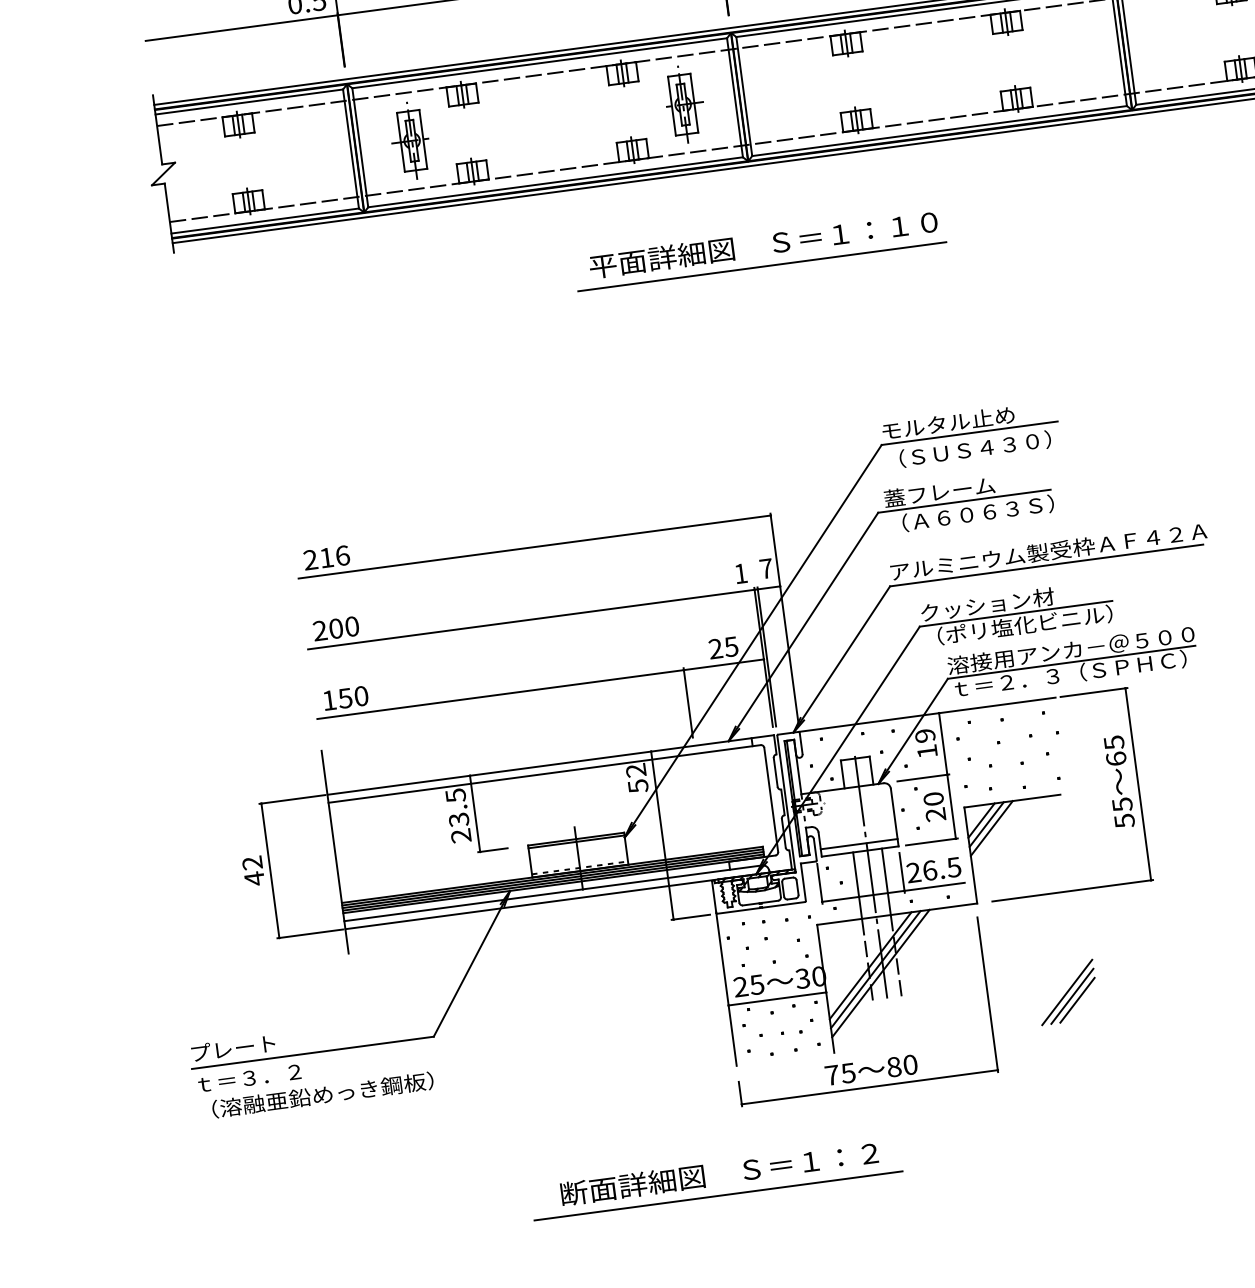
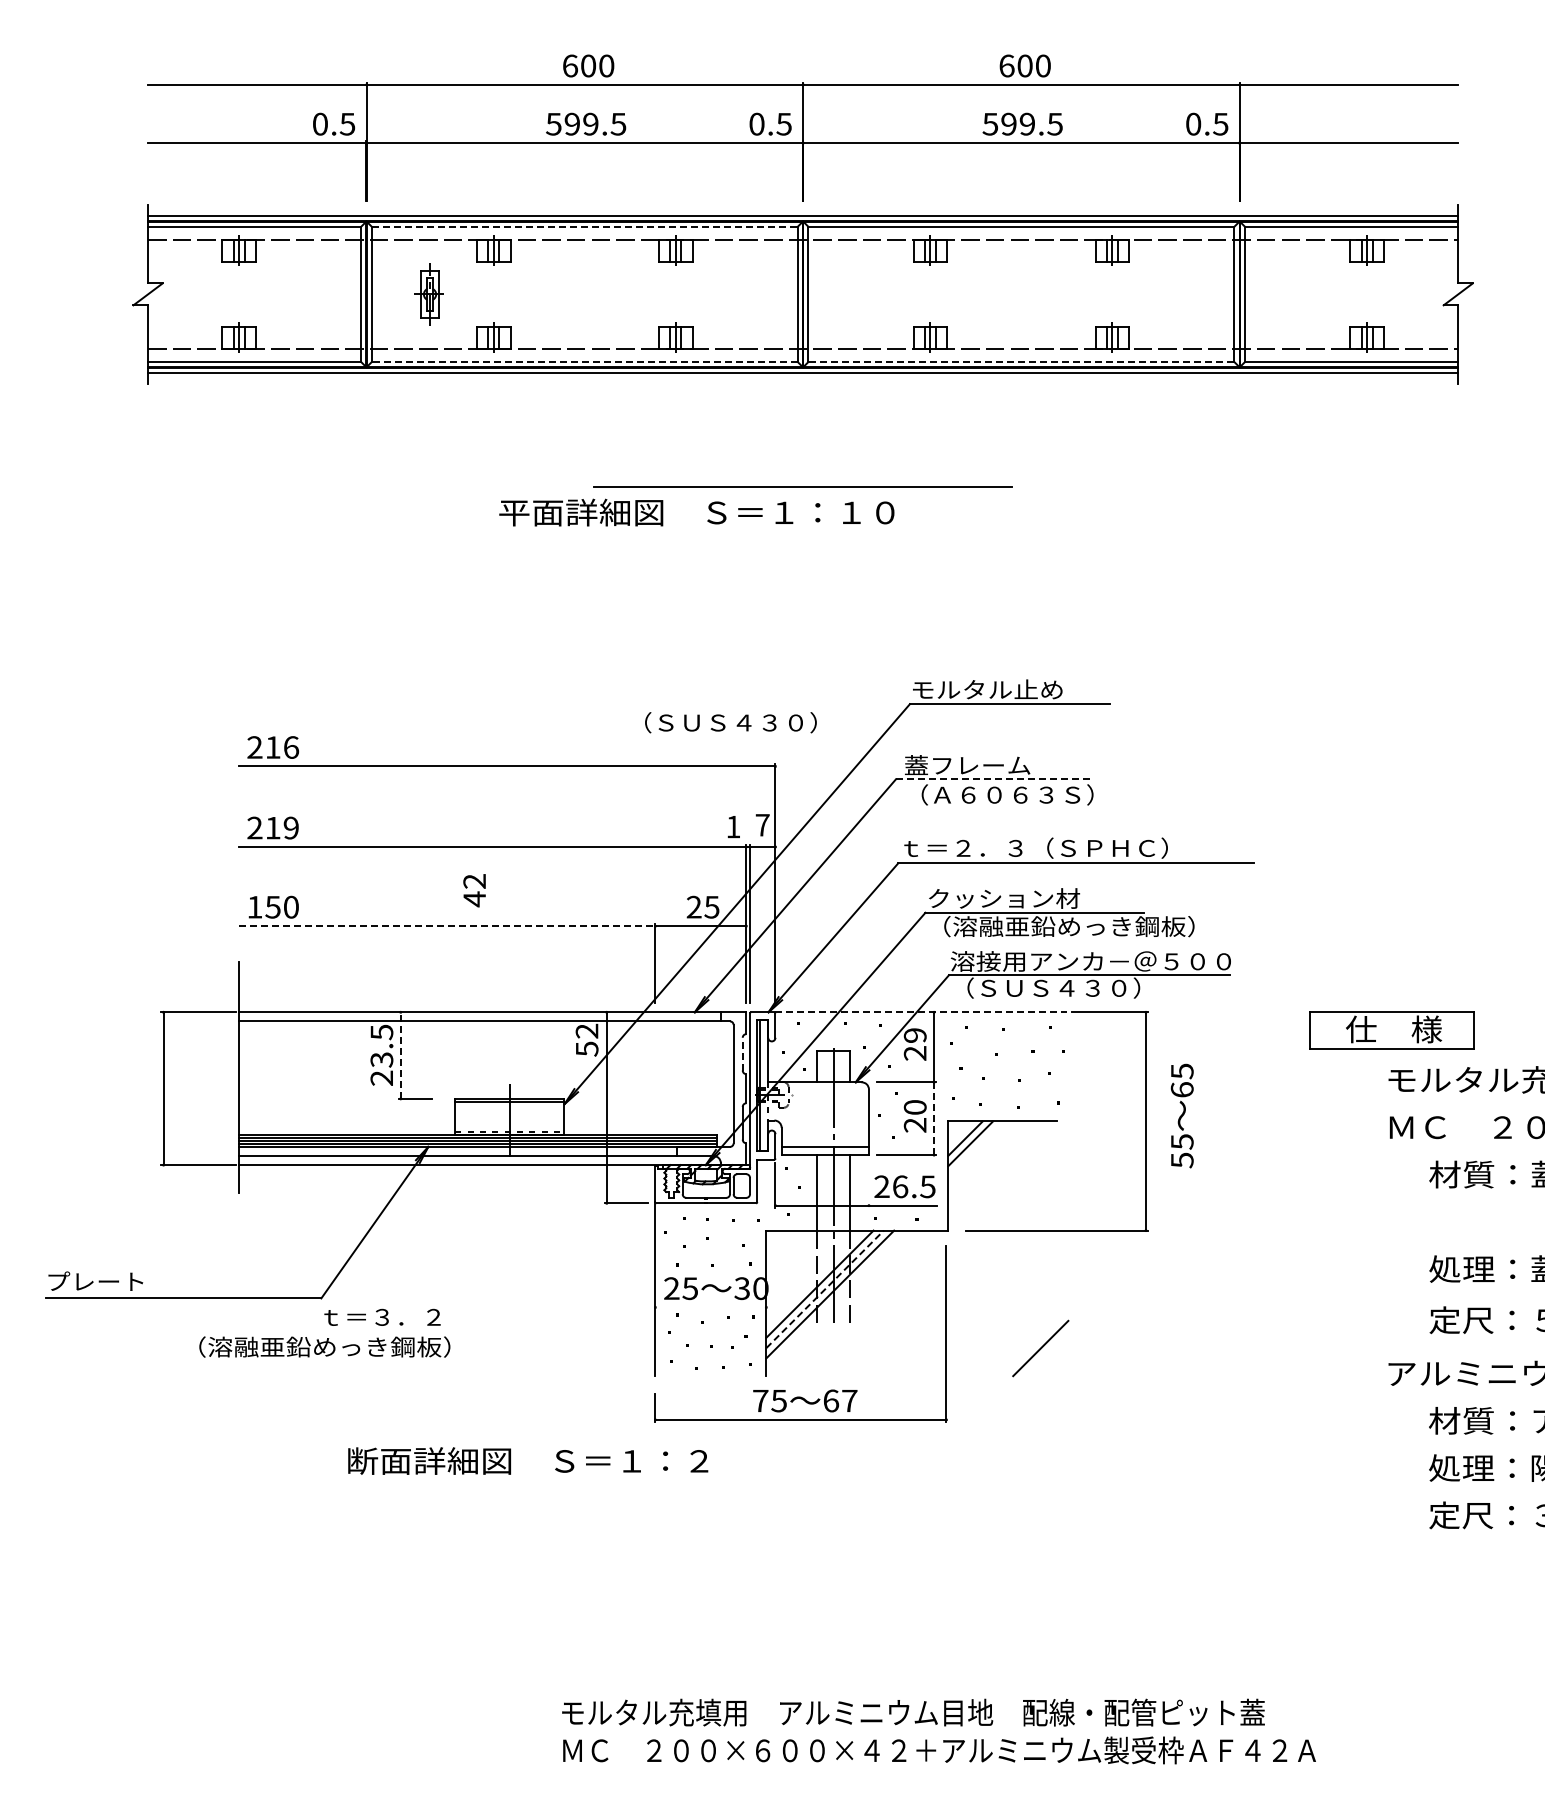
line: (540, 62) -> (585, 226), solid -> dashed
part: (684, 104) -> (740, 294), removed
line: (938, 131) -> (1020, 362), solid -> dashed
part: (410, 141) -> (428, 294), size x0.7
line: (555, 182) -> (584, 362), solid -> dashed
text: (763, 244) -> (696, 512), moved
text: (974, 448) -> (730, 722), moved
line: (964, 501) -> (994, 779), solid -> dashed
text: (1048, 551) -> (1080, 847), アルミニウム製受枠ＡＦ４２Ａ -> ｔ＝２．３（ＳＰＨＣ）
text: (1051, 621) -> (1073, 926), （ポリ塩化ビニル） -> （溶融亜鉛めっき鋼板）
text: (343, 627) -> (281, 827), 200 -> 219
text: (1070, 673) -> (1086, 987), ｔ＝２．３（ＳＰＨＣ） -> （ＳＵＳ４３０）
line: (501, 694) -> (447, 926), solid -> dashed
line: (928, 714) -> (921, 1012), solid -> dashed
text: (926, 751) -> (914, 1053), 19 -> 29
line: (775, 771) -> (742, 1053), solid -> dashed
text: (1118, 781) -> (1181, 1115), moved
line: (951, 806) -> (934, 1118), solid -> dashed
line: (474, 813) -> (400, 1055), solid -> dashed
line: (991, 828) -> (975, 1148), removed
text: (253, 871) -> (474, 890), moved
line: (901, 872) -> (868, 1184), removed
line: (876, 969) -> (825, 1289), solid -> dashed
line: (1067, 992) -> (1035, 1343), removed
line: (777, 999) -> (710, 1307), removed
line: (1077, 1000) -> (1045, 1353), removed
text: (902, 1065) -> (840, 1400), 80 -> 67
text: (249, 1077) -> (382, 1316), moved
text: (322, 1094) -> (324, 1346), moved
text: (719, 1173) -> (528, 1460), moved
line: (718, 1195) -> (615, 1518), removed

